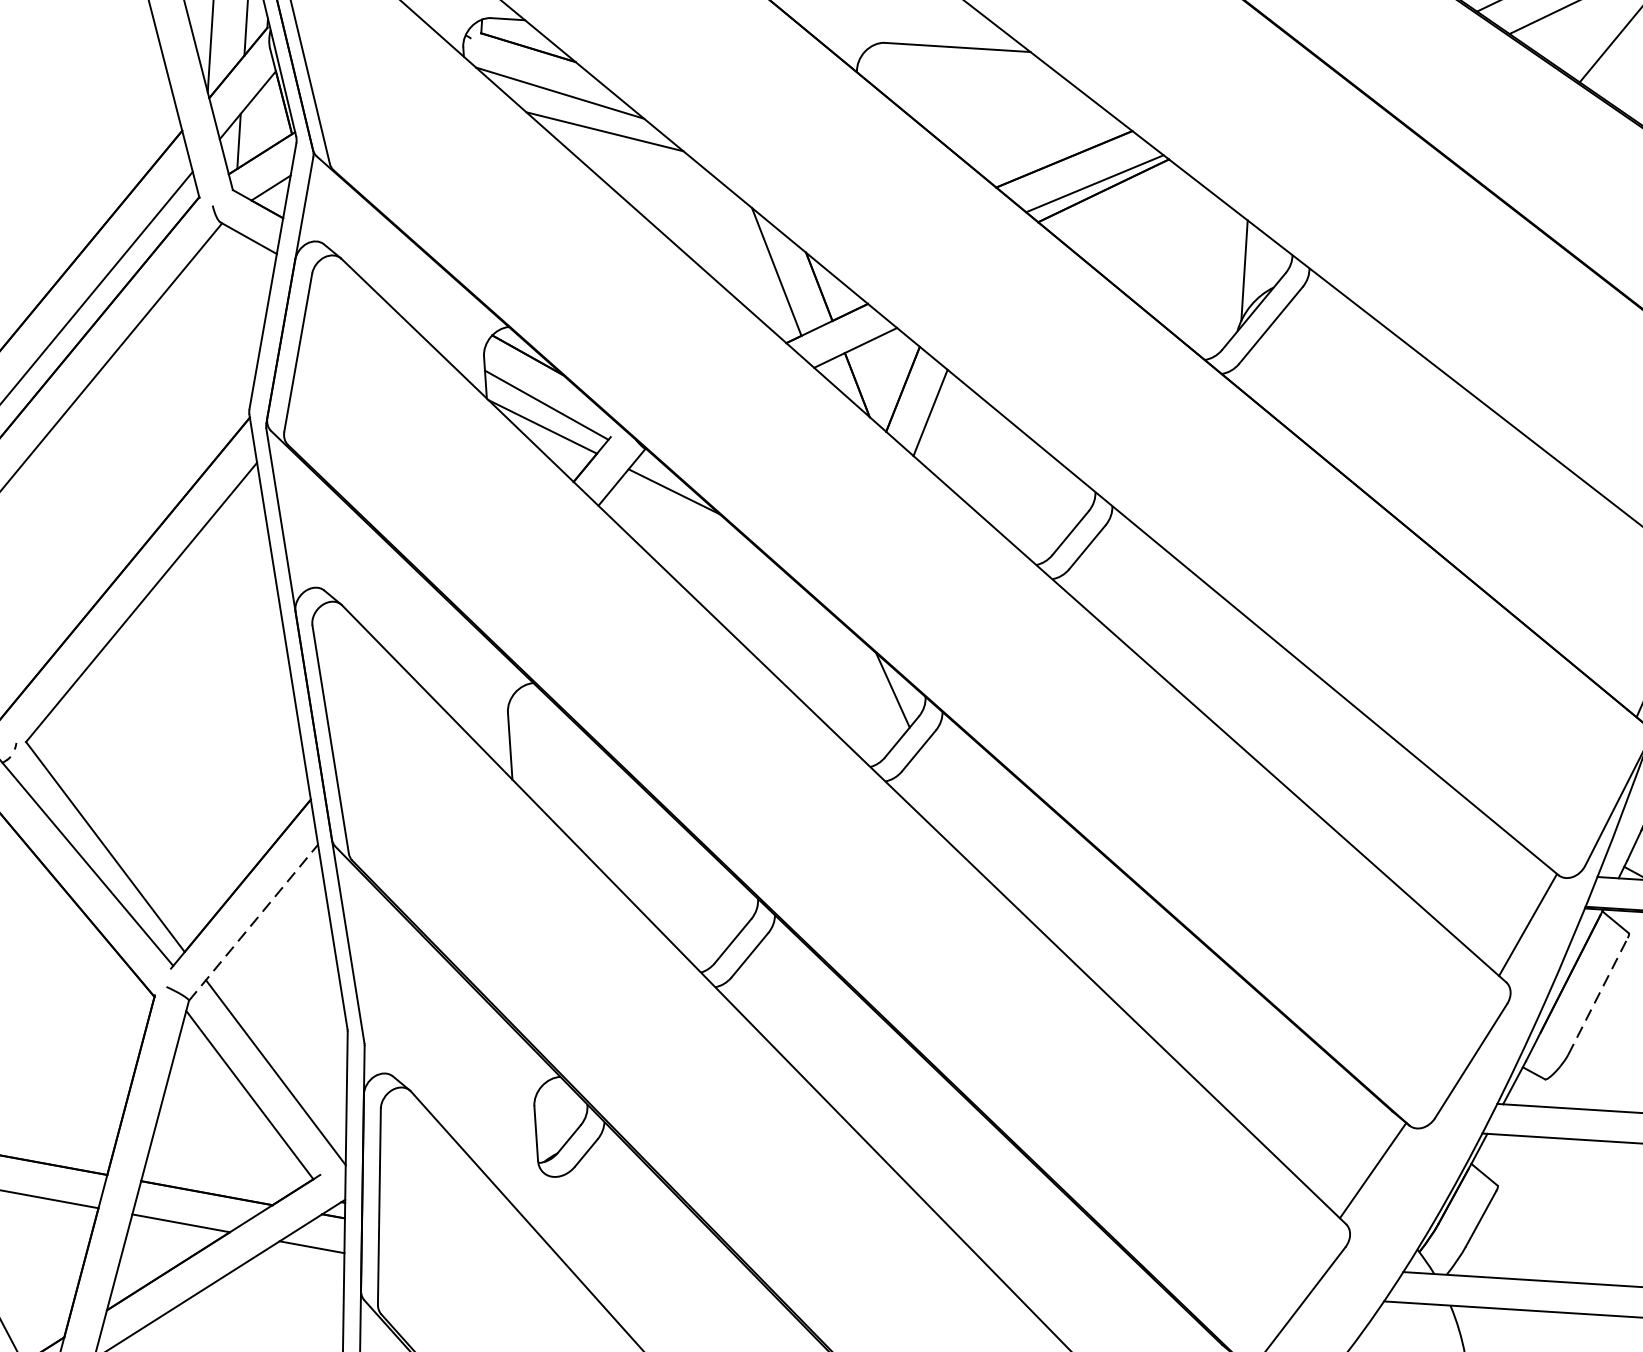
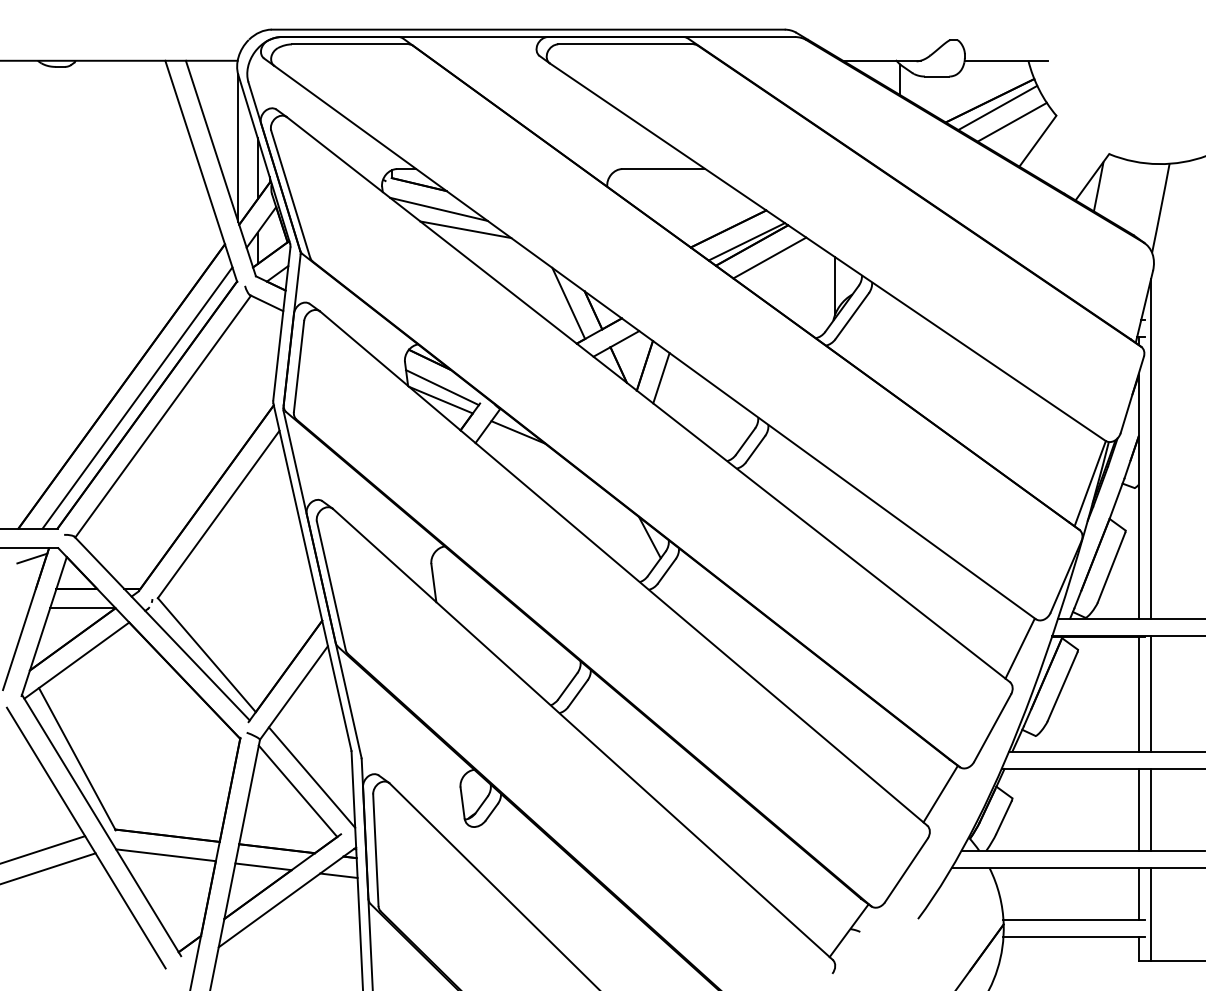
line: (1132, 213) -> (769, 257), added
line: (252, 921) -> (293, 692), dashed -> solid
line: (1597, 995) -> (1062, 686), dashed -> solid

